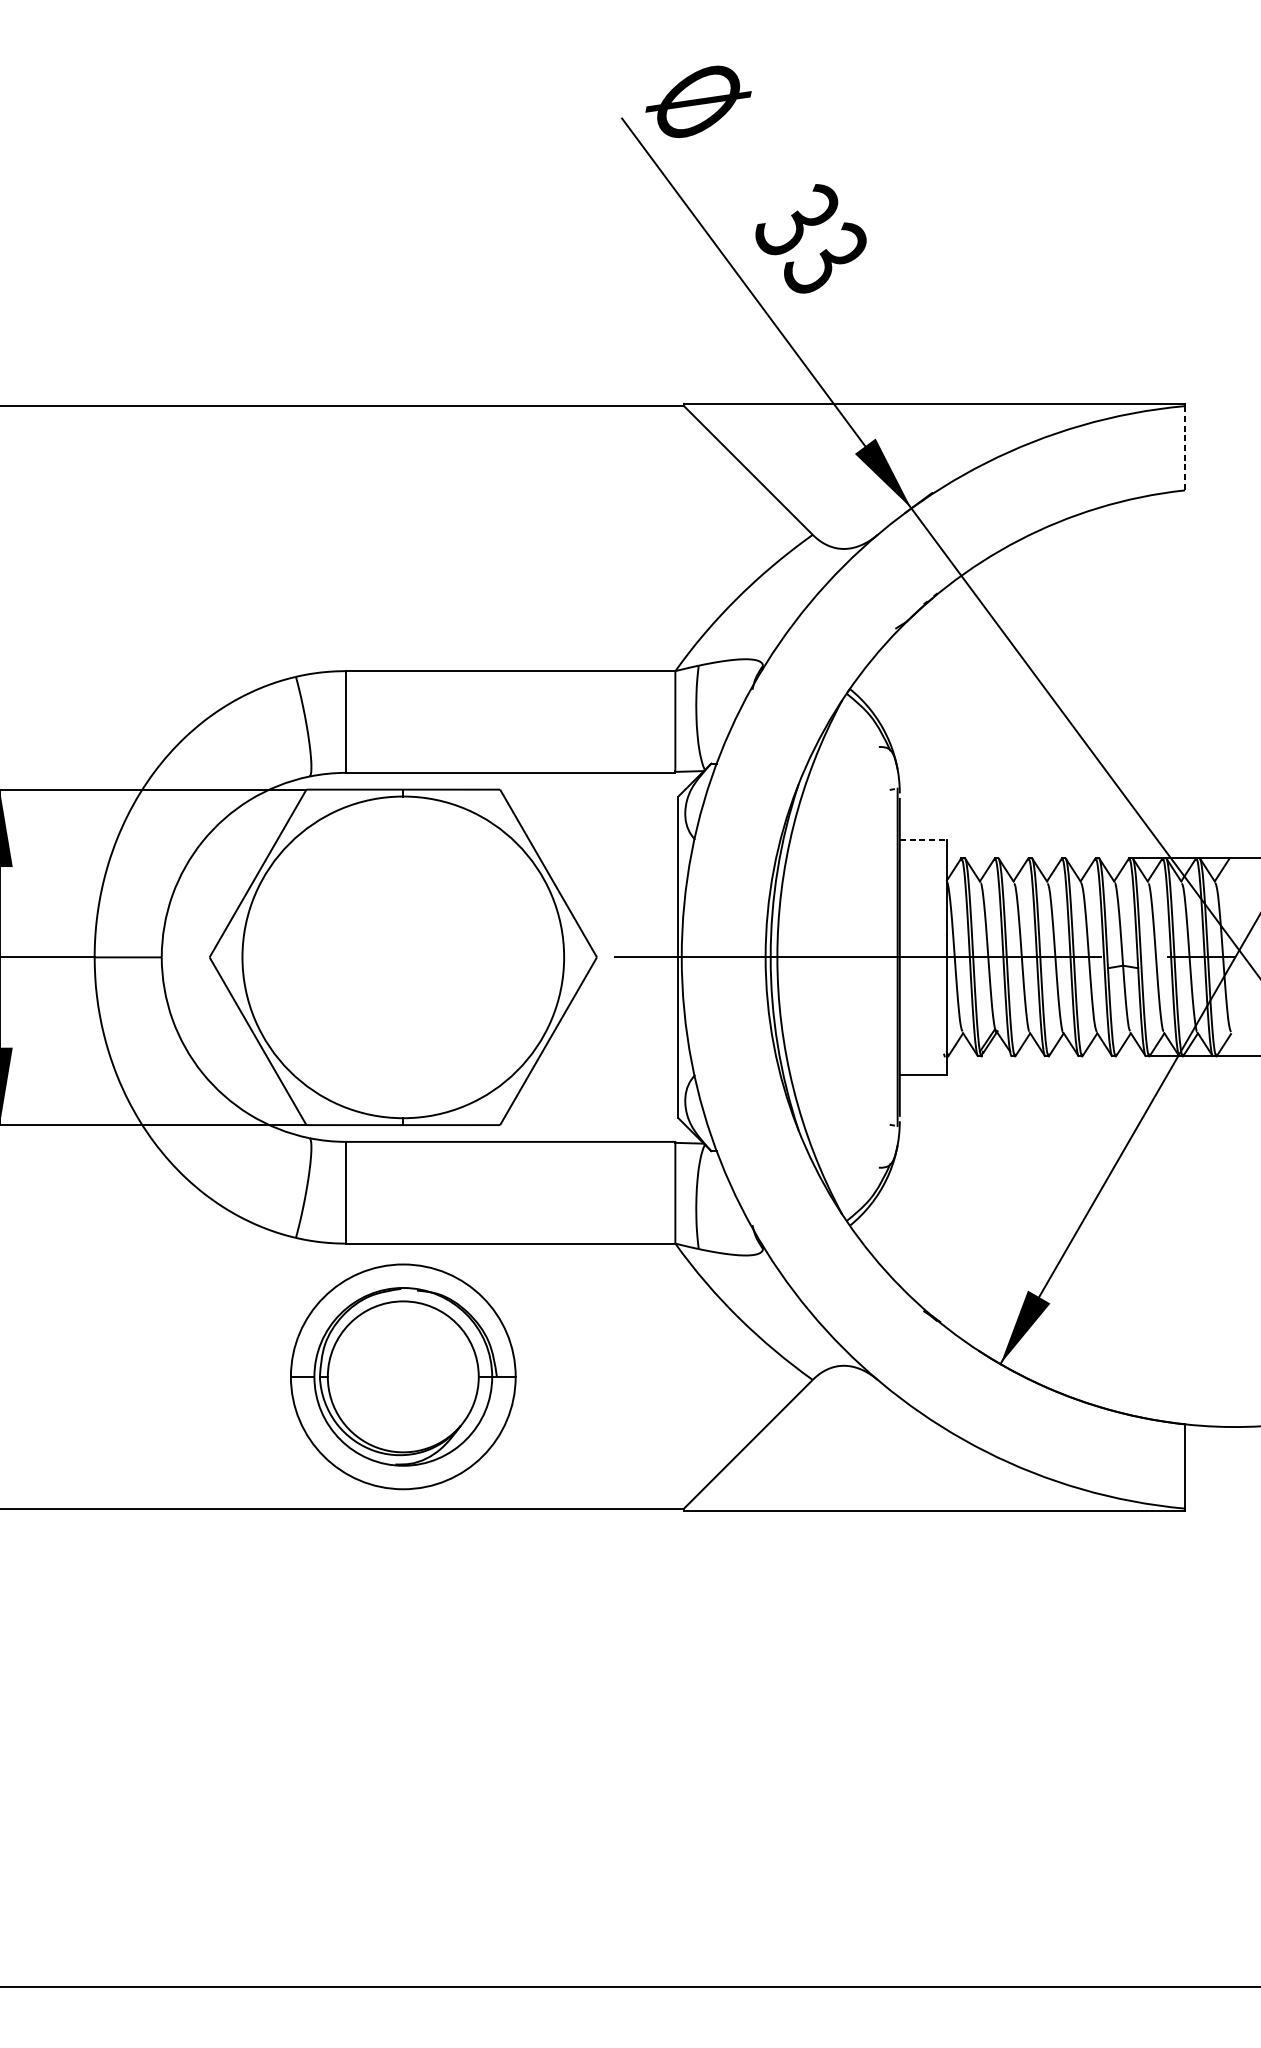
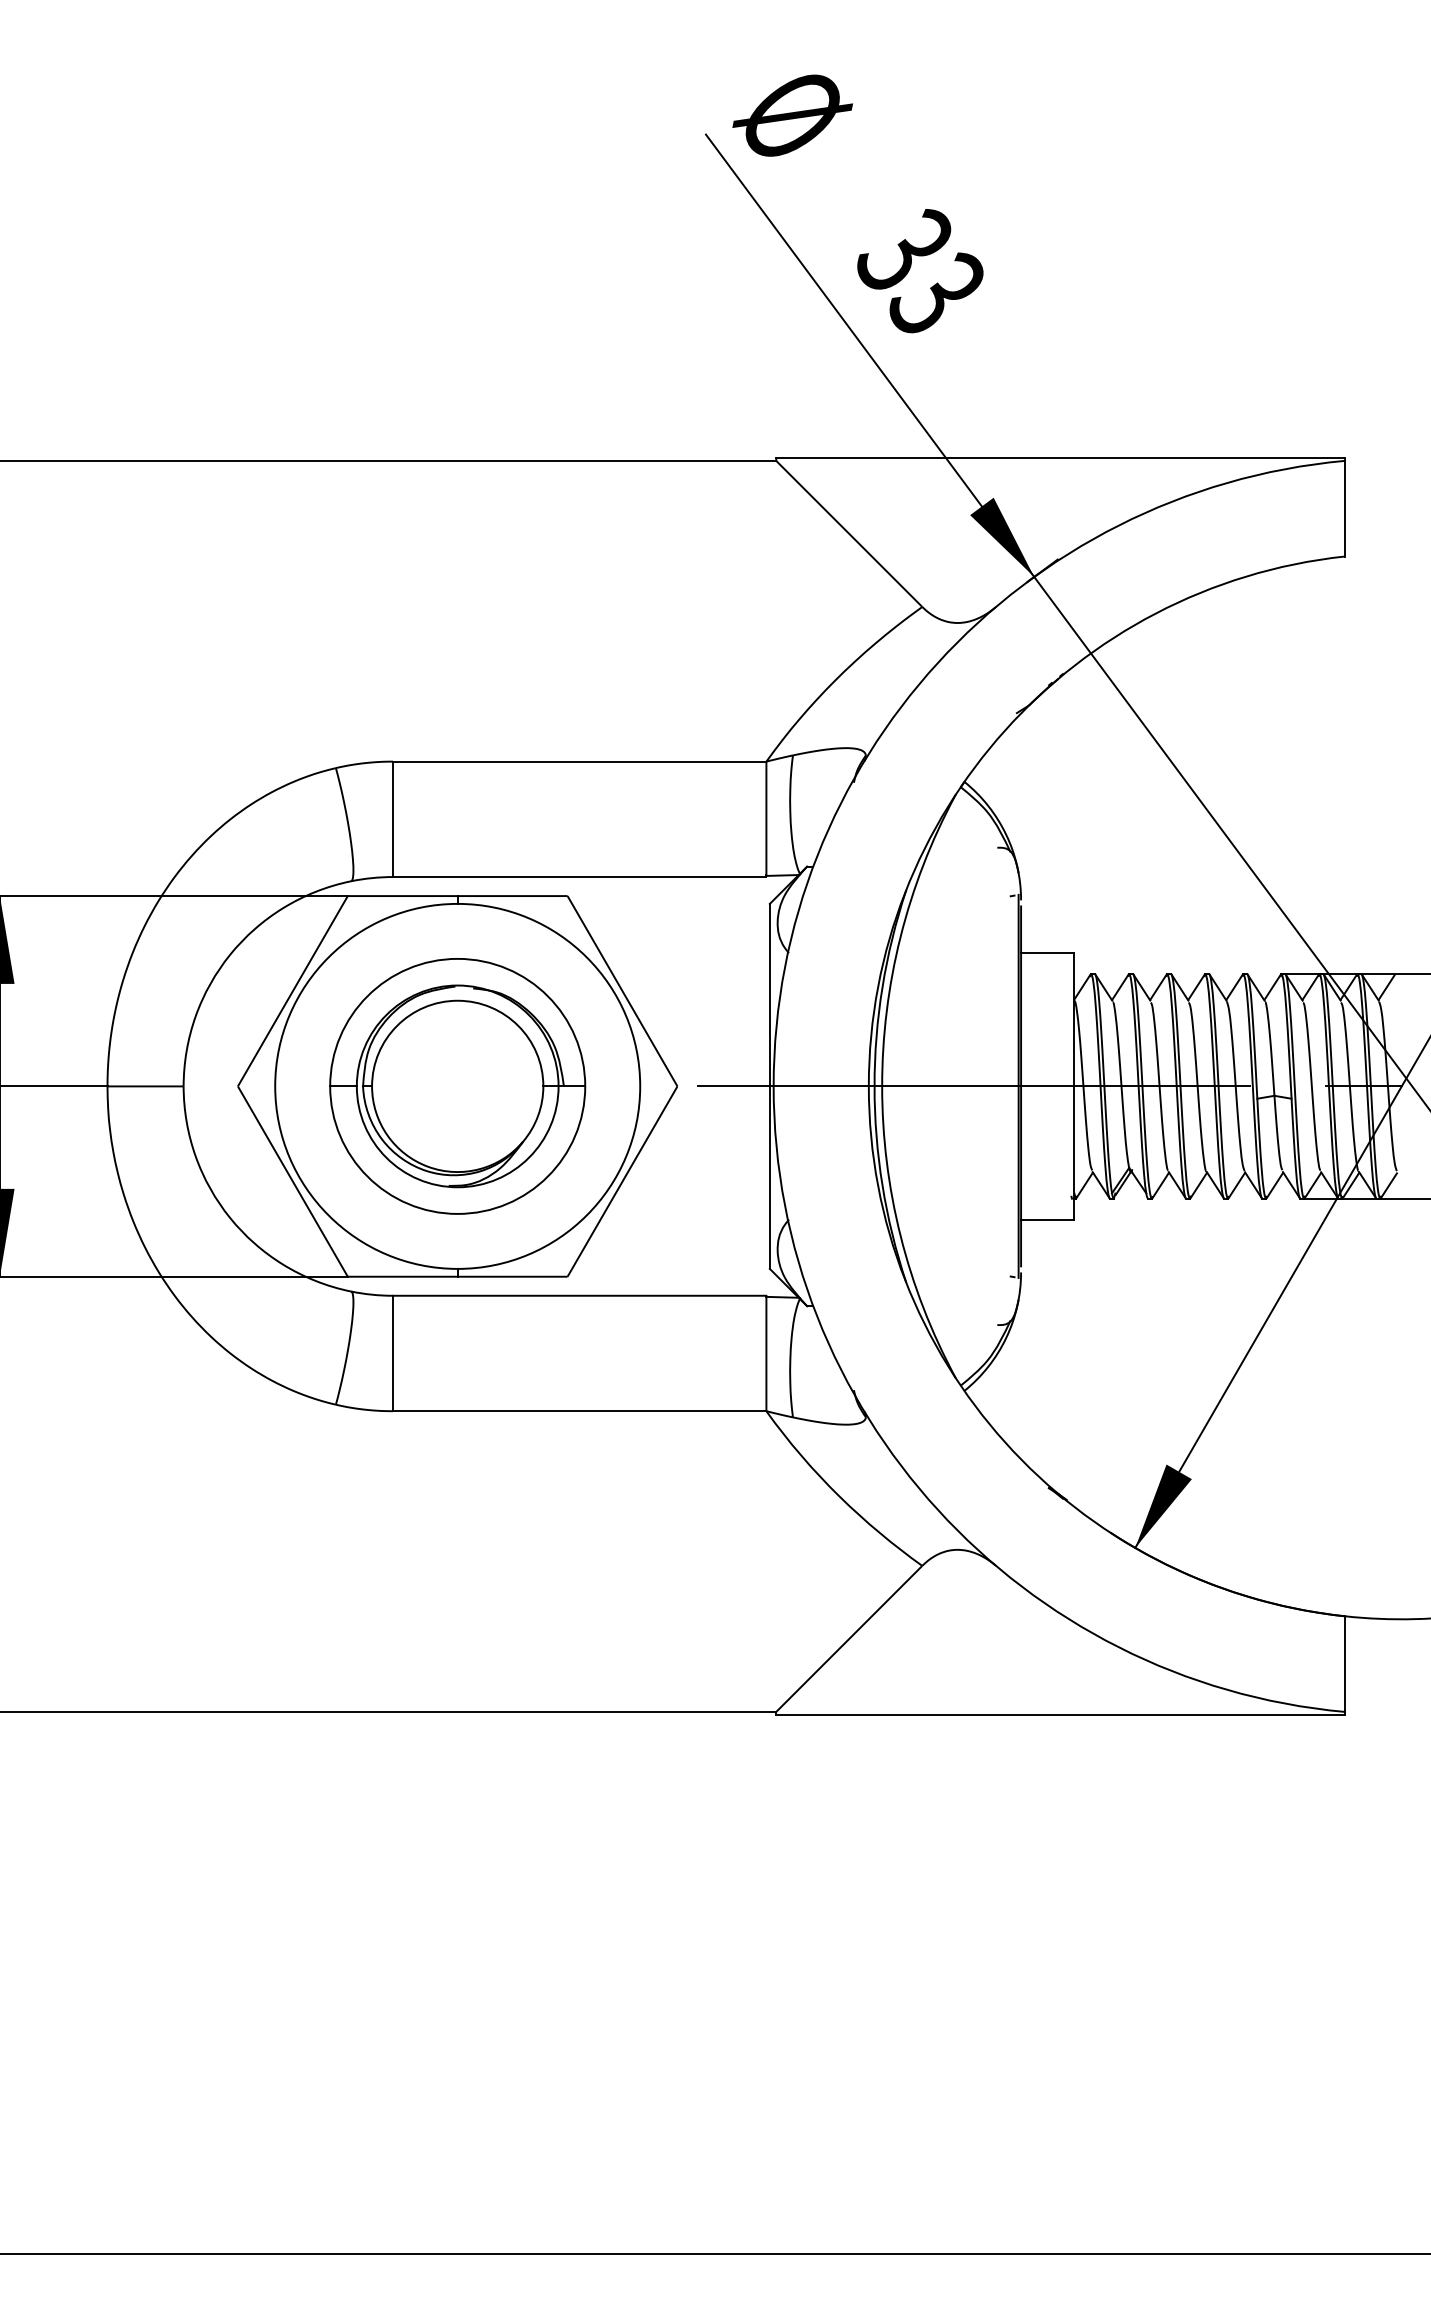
line: (1184, 448) -> (1344, 508), dashed -> solid
line: (923, 840) -> (1047, 953), dashed -> solid
part: (403, 1376) -> (457, 1086), moved

